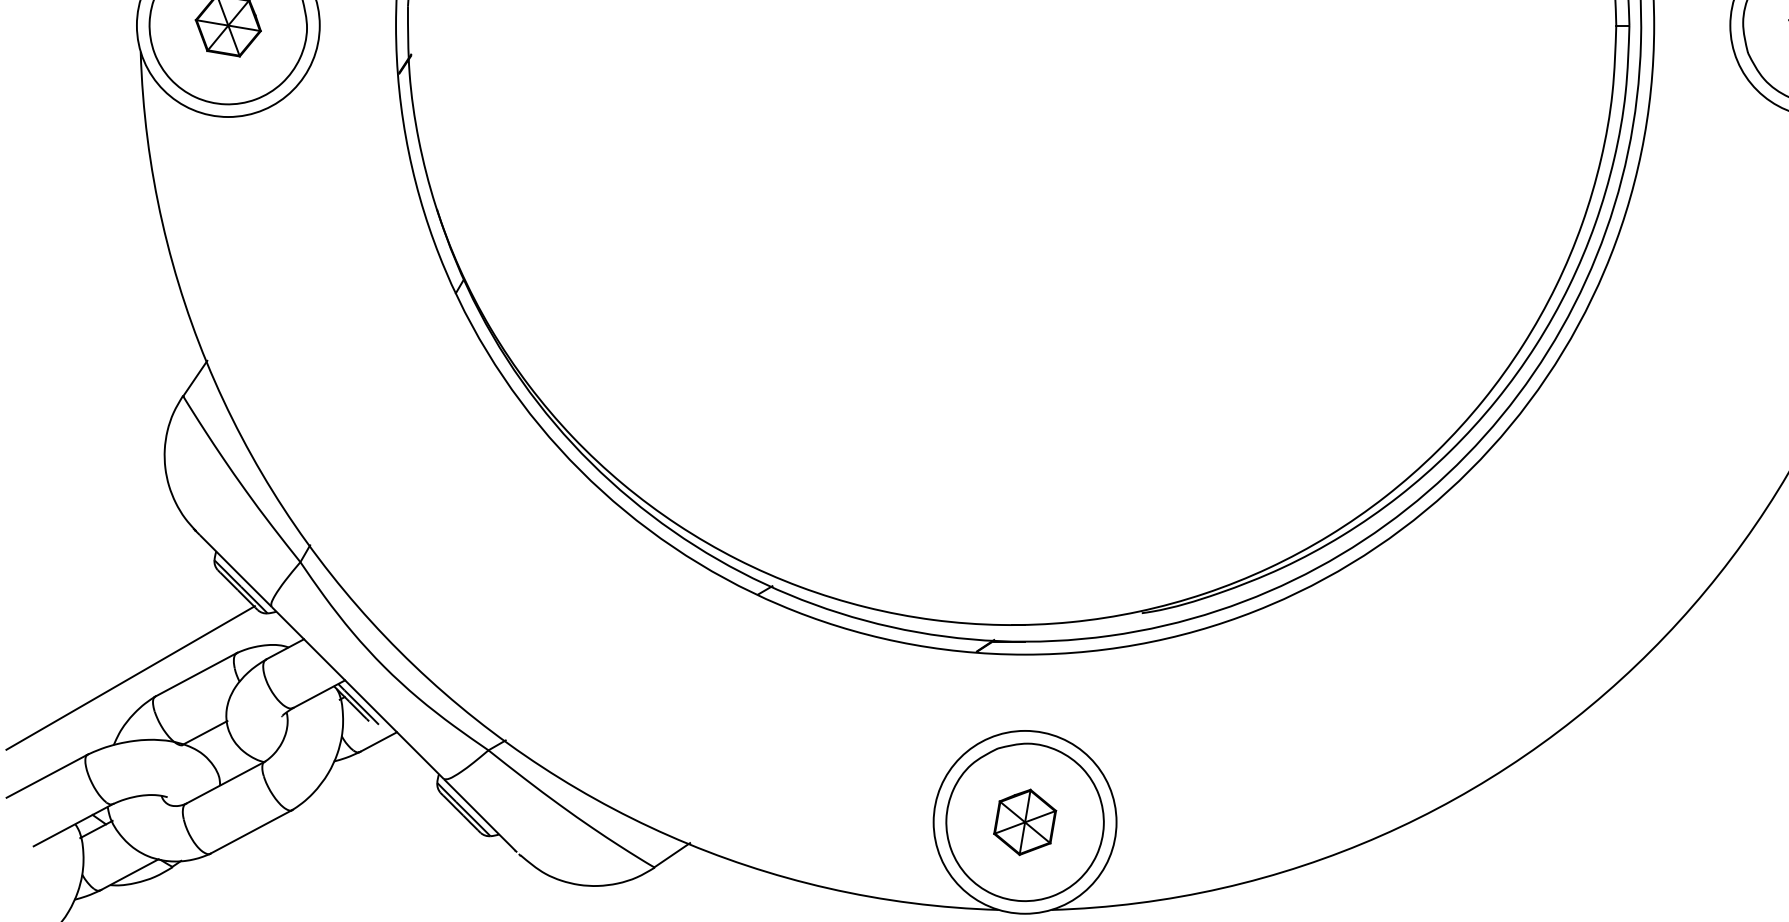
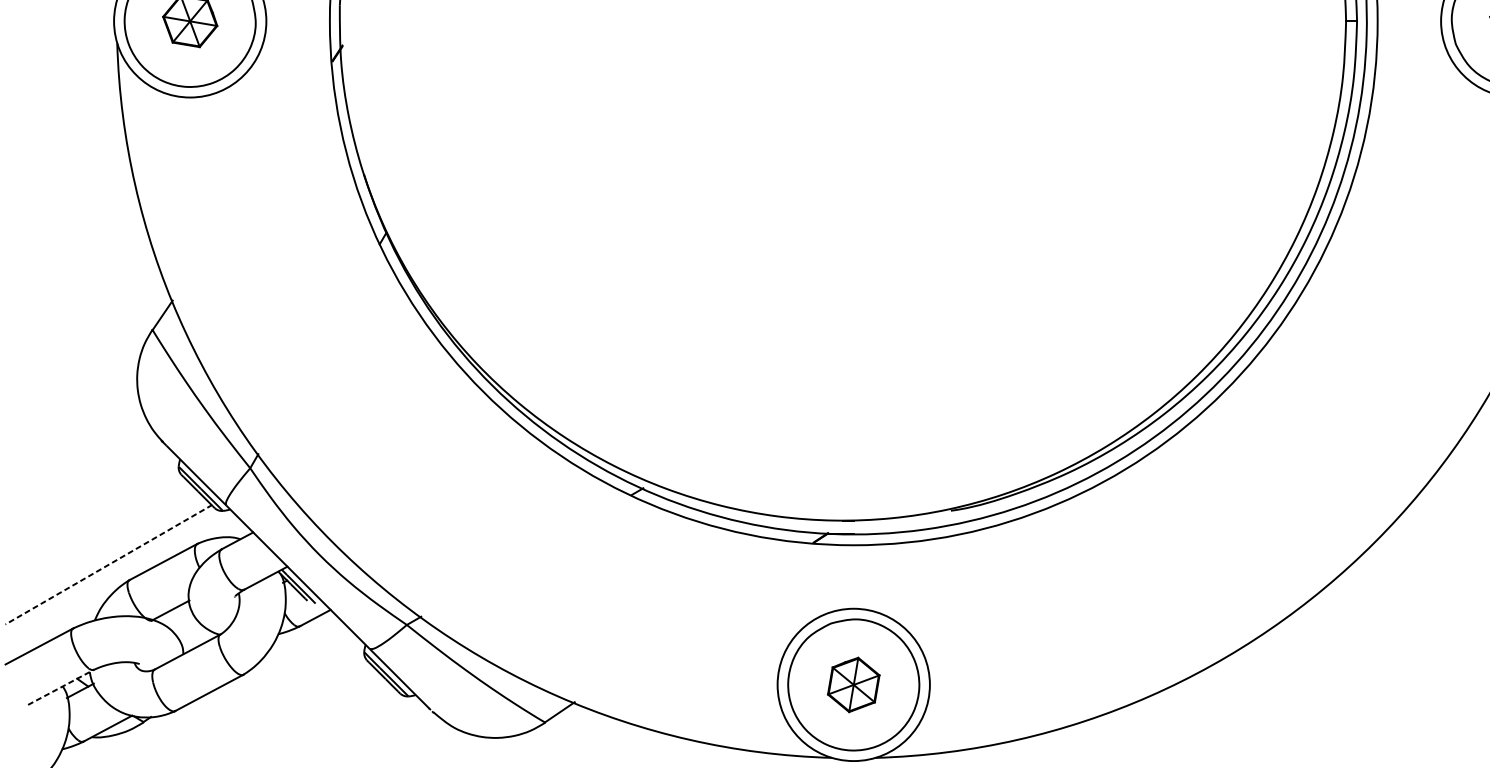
line: (130, 678) -> (108, 565), solid -> dashed
line: (74, 824) -> (62, 686), solid -> dashed

